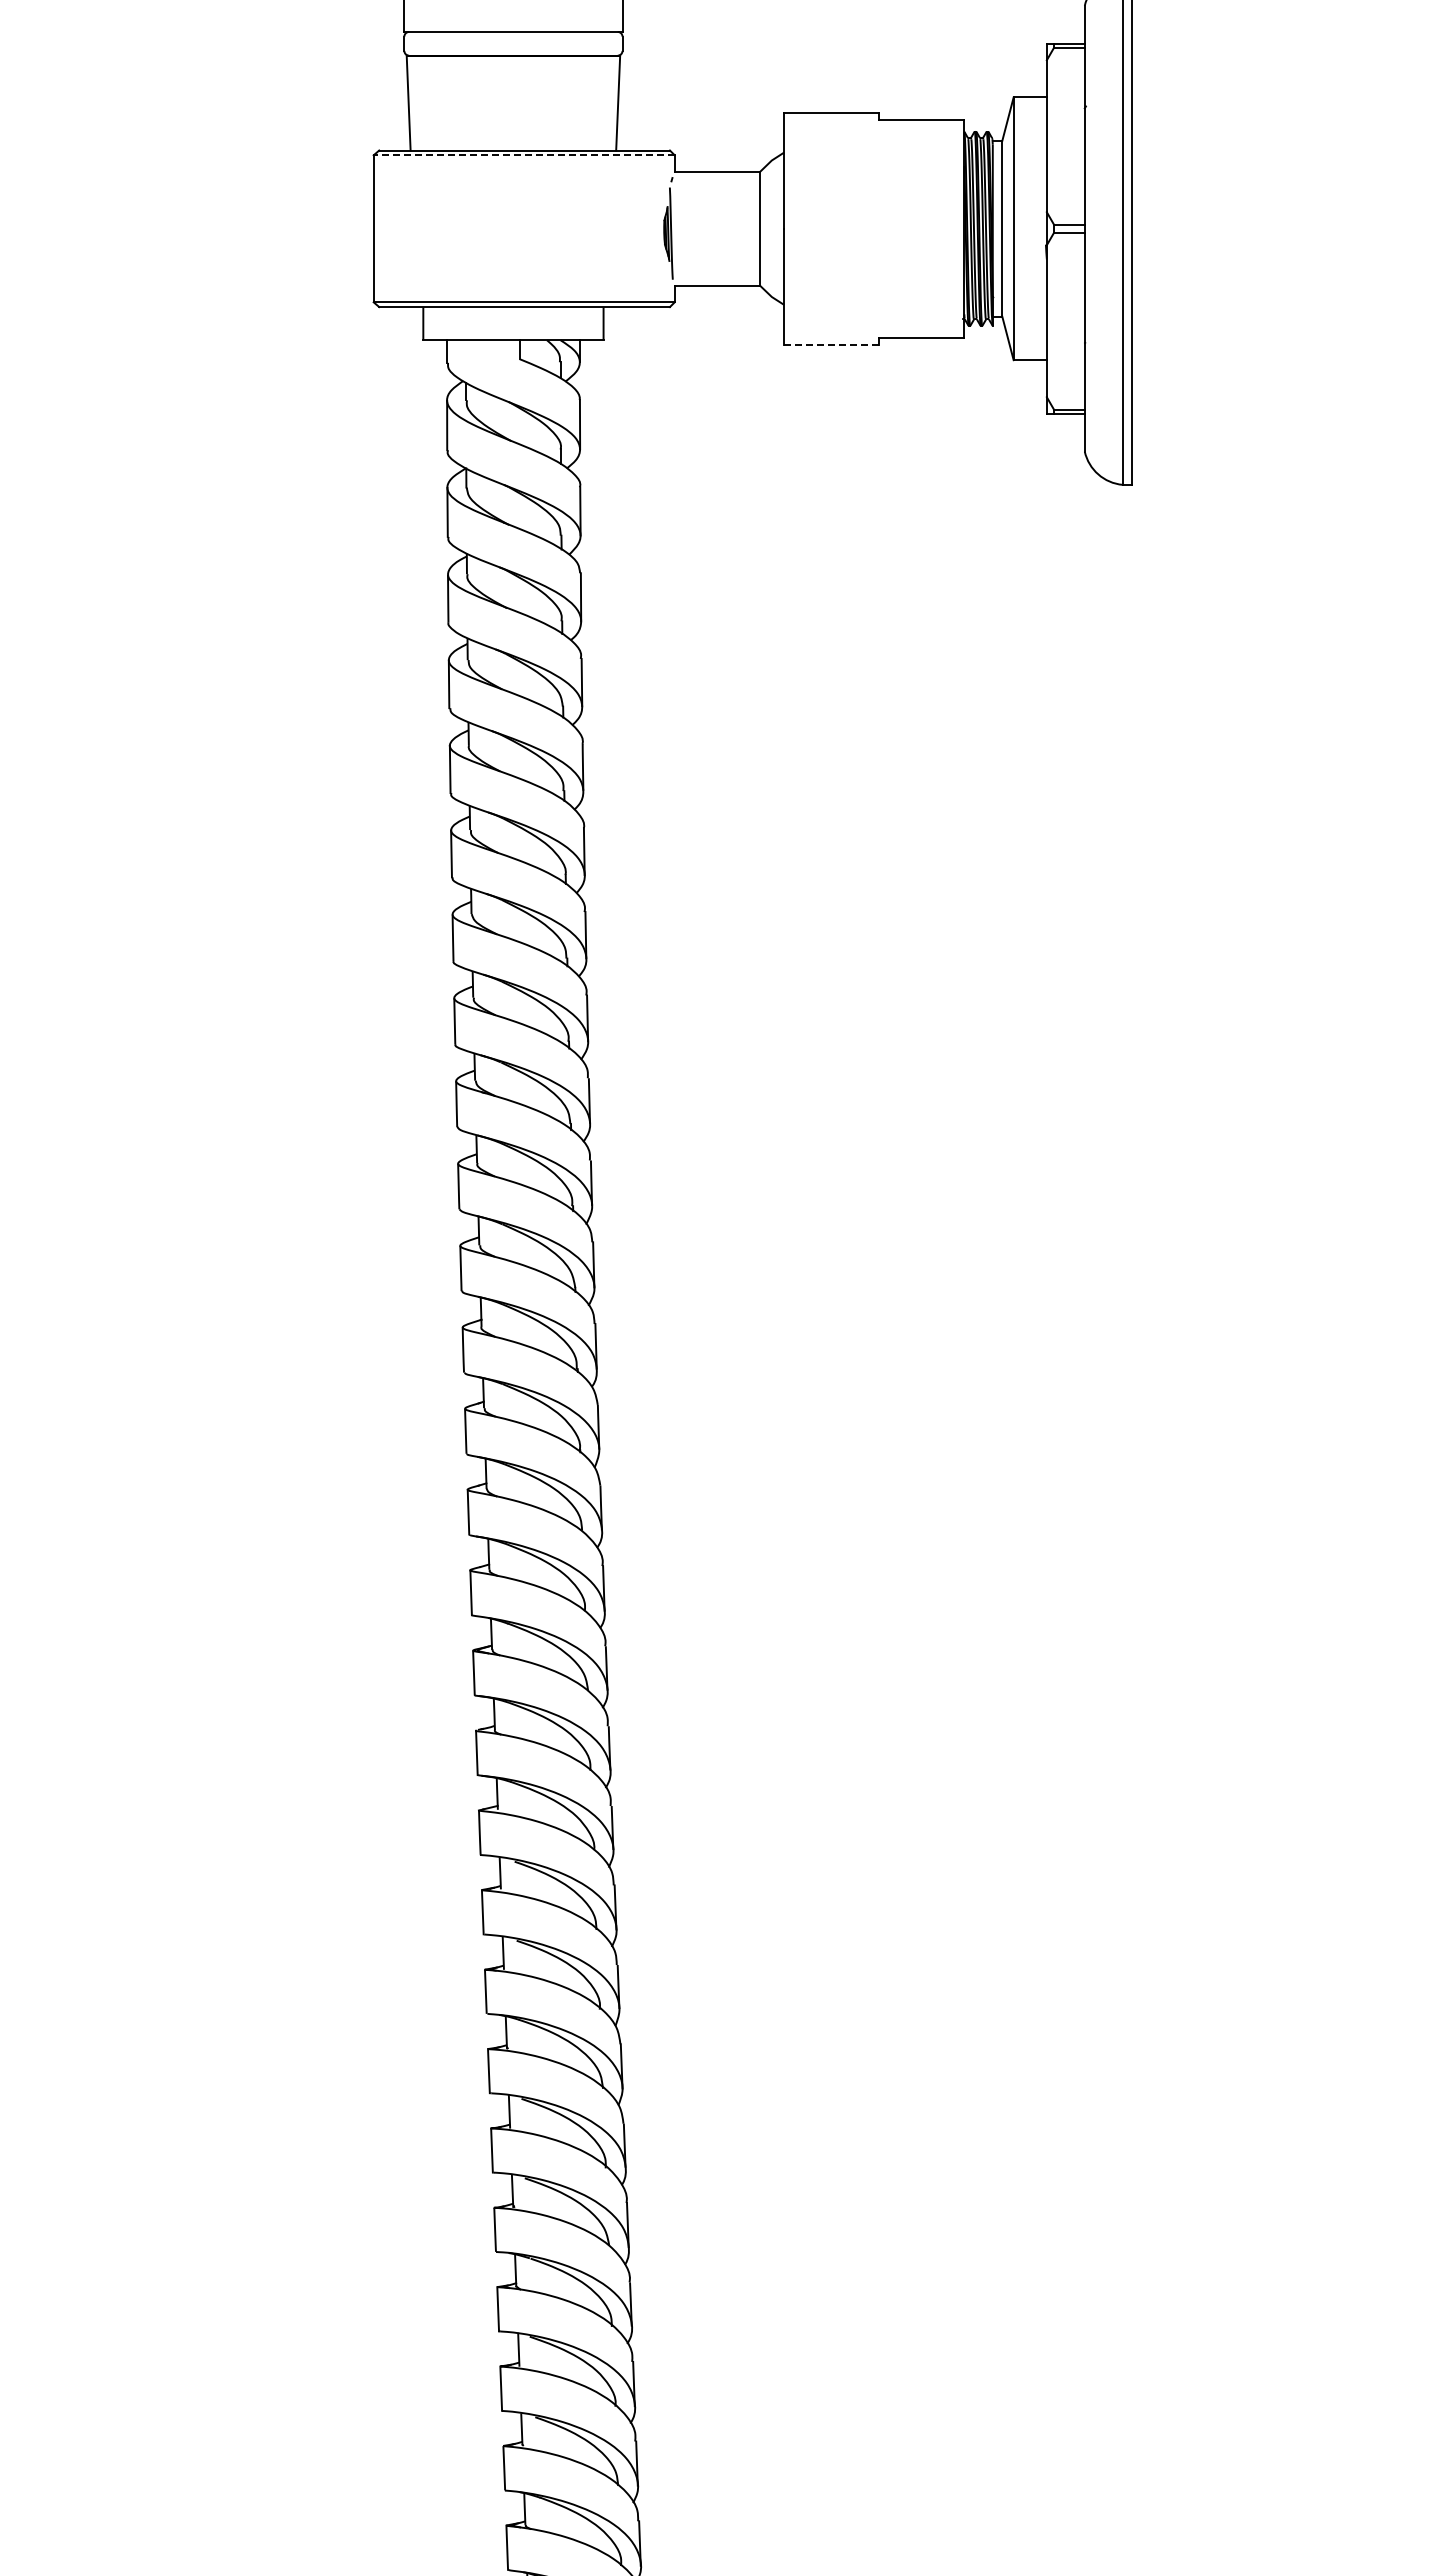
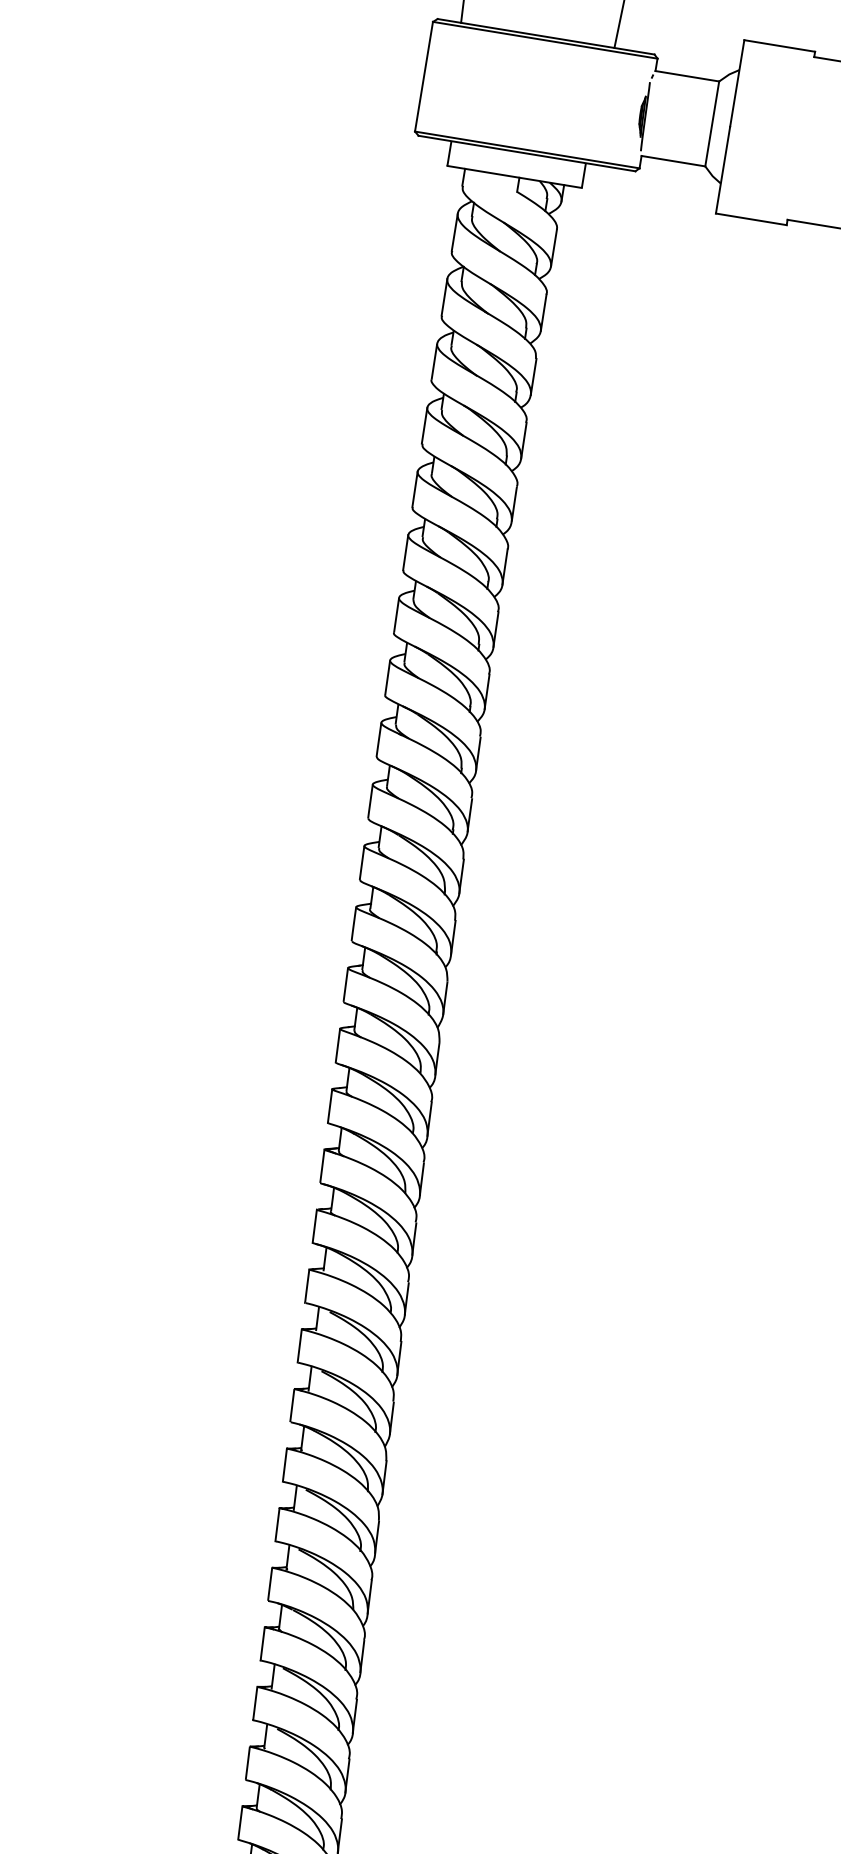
line: (524, 155) -> (545, 40), dashed -> solid
line: (832, 345) -> (751, 219), dashed -> solid

